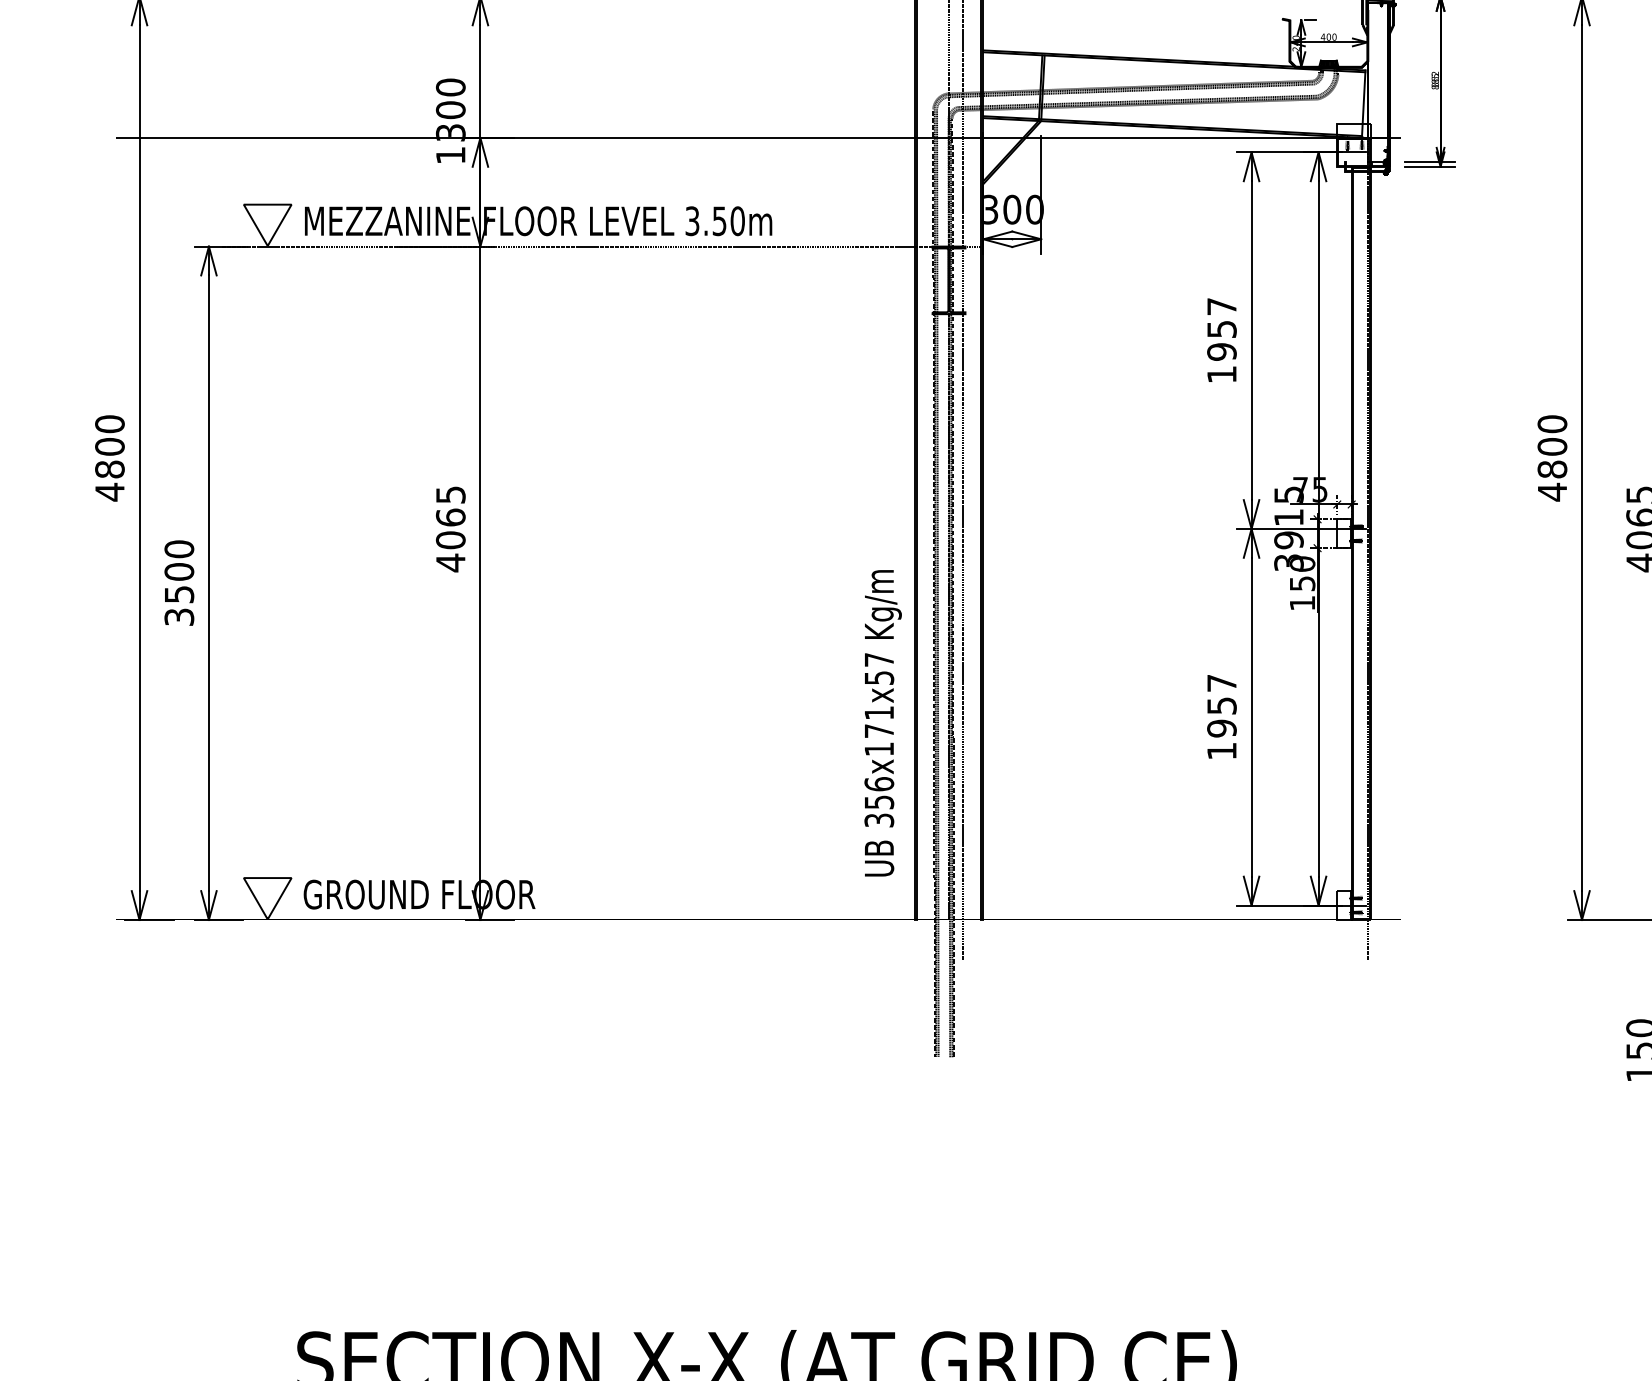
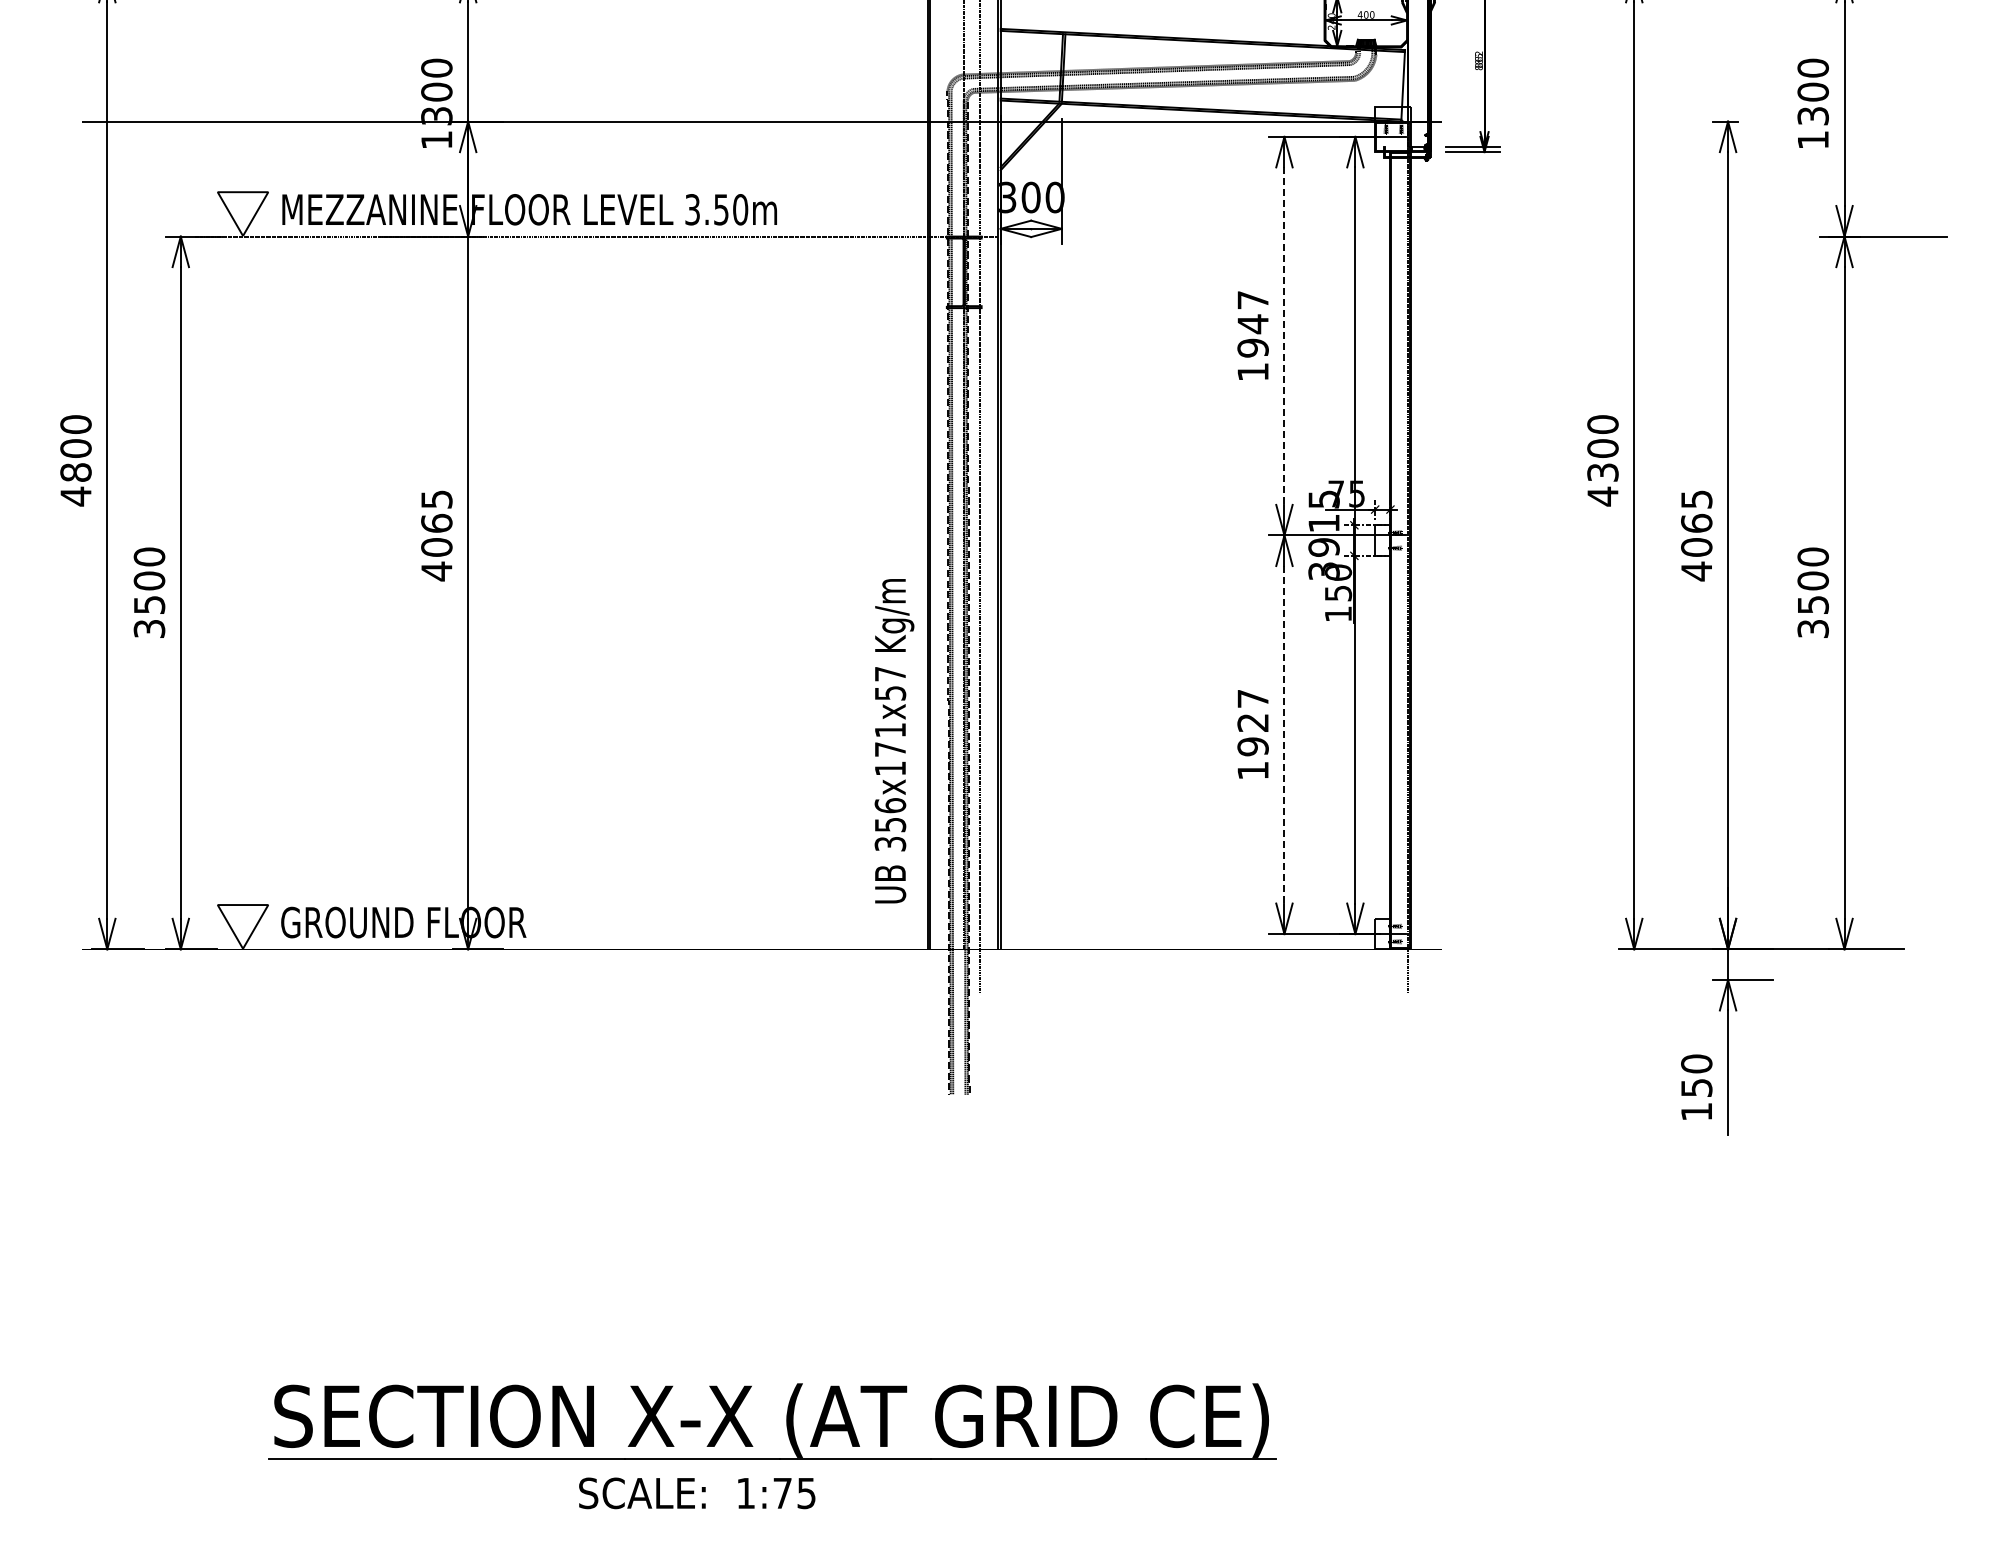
text: (1221, 329) -> (1252, 324), 1957 -> 1947
line: (1251, 340) -> (1284, 336), solid -> dashed
text: (1552, 469) -> (1602, 472), 4800 -> 4300
text: (1221, 705) -> (1252, 722), 1957 -> 1927
line: (1251, 716) -> (1284, 734), solid -> dashed

